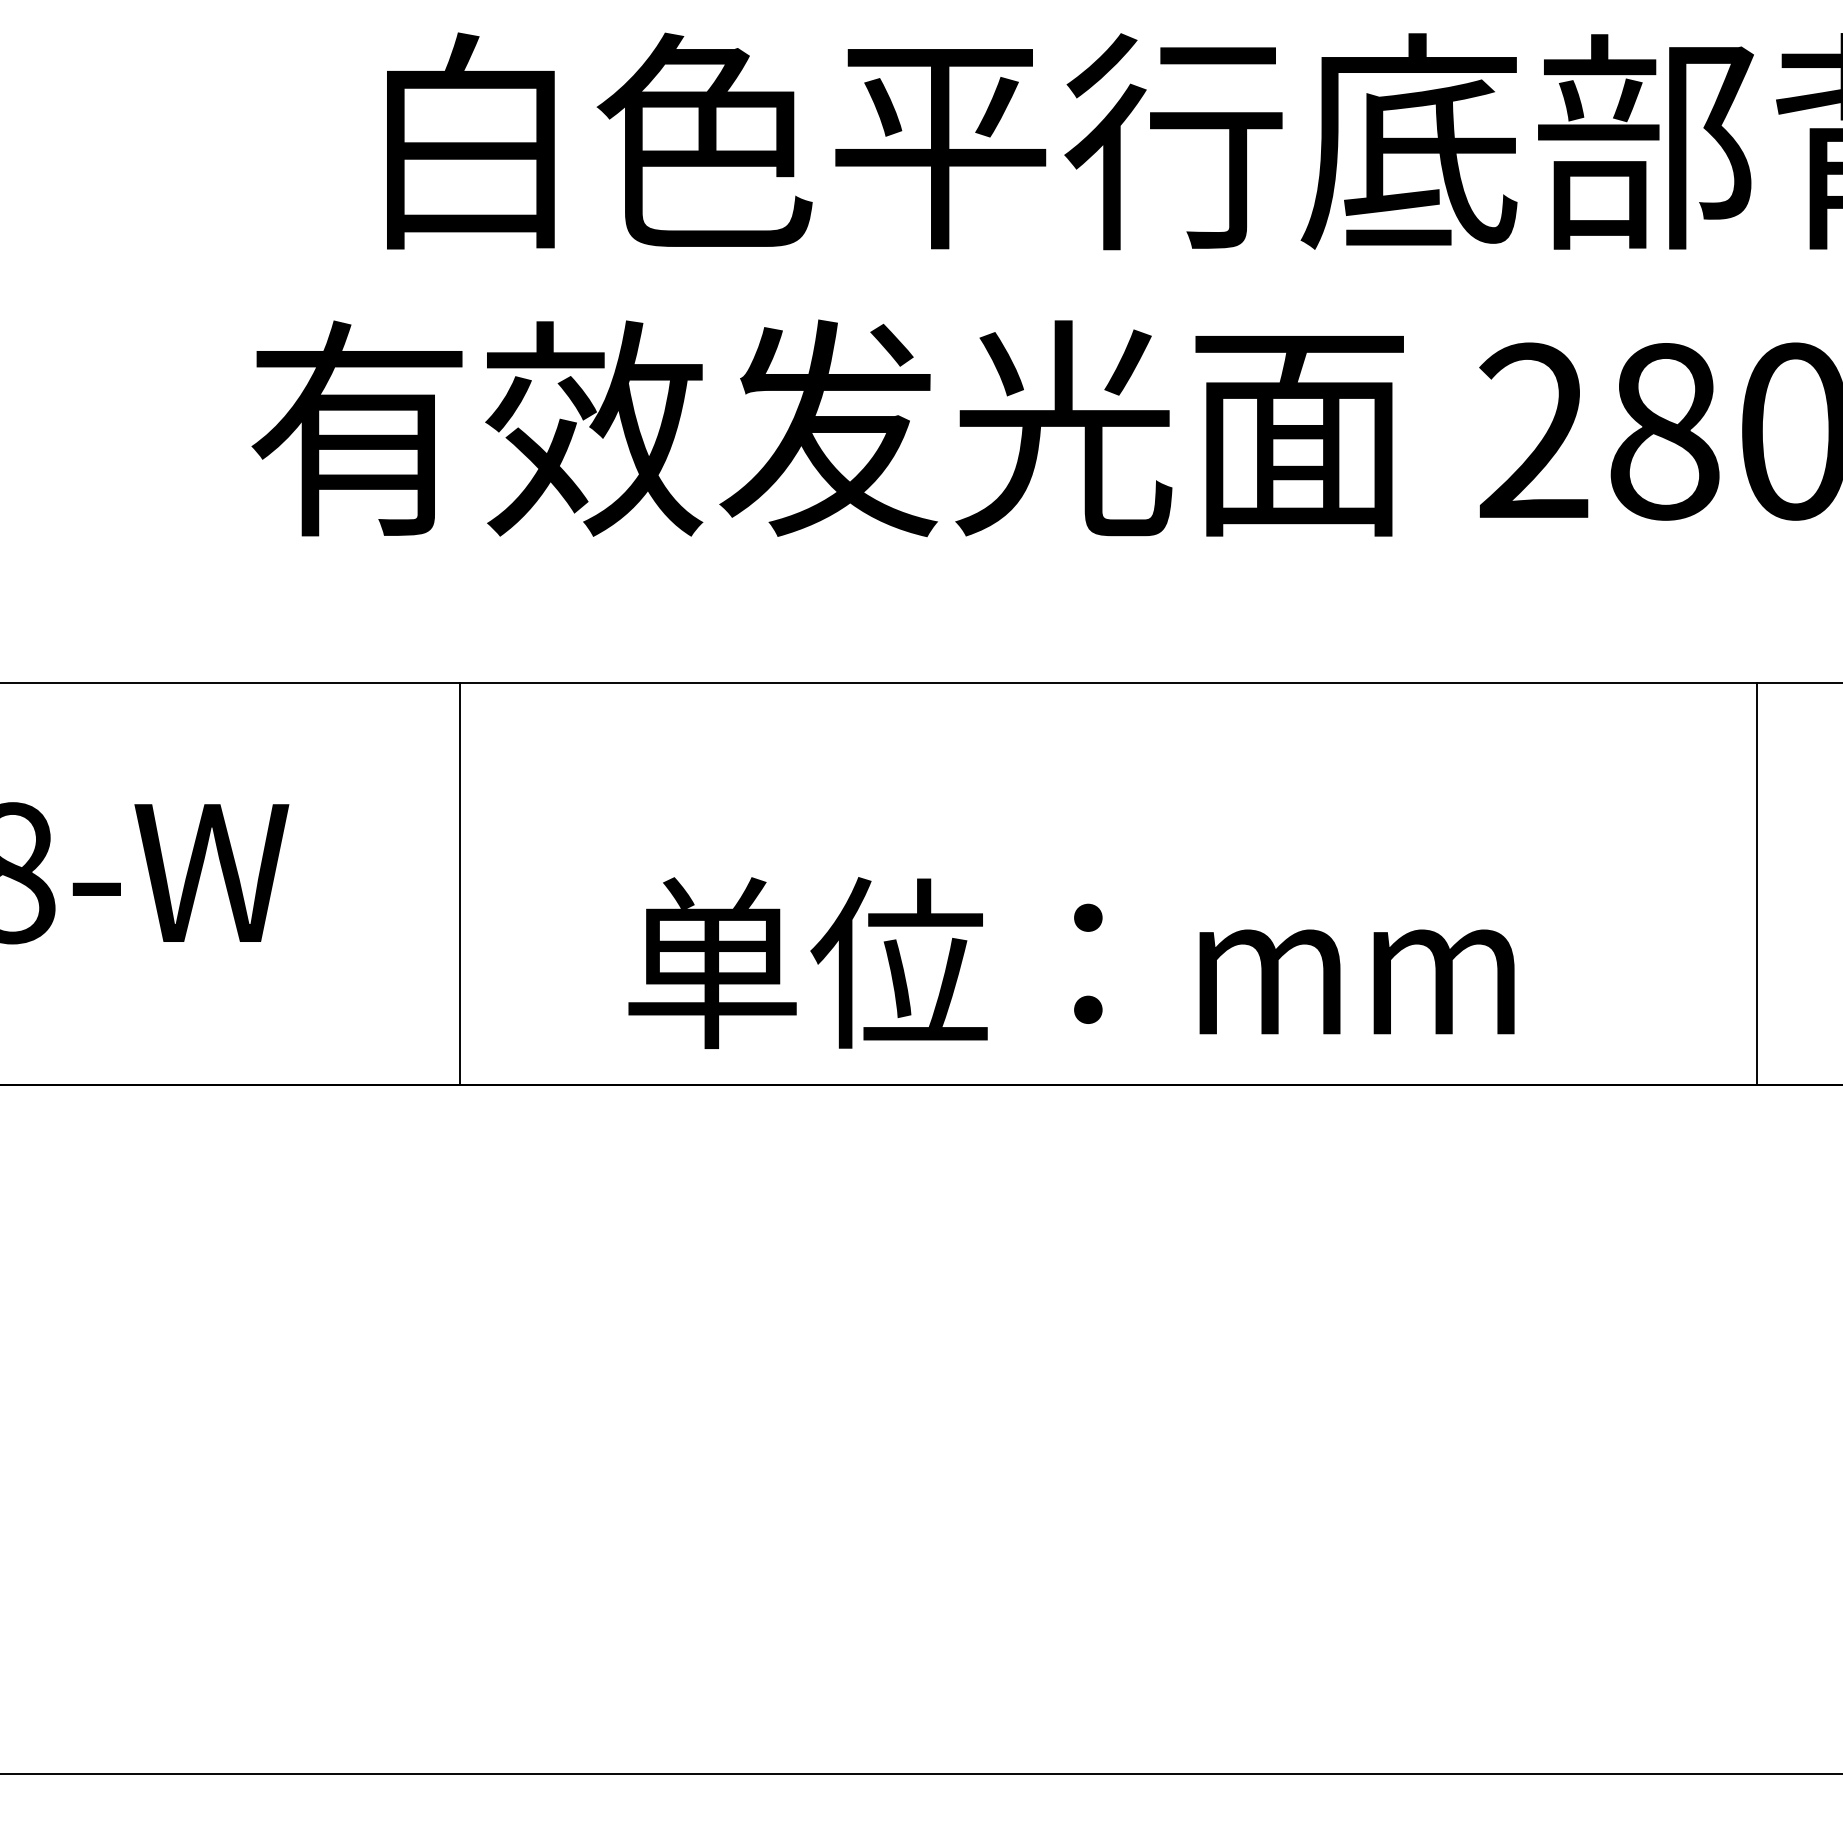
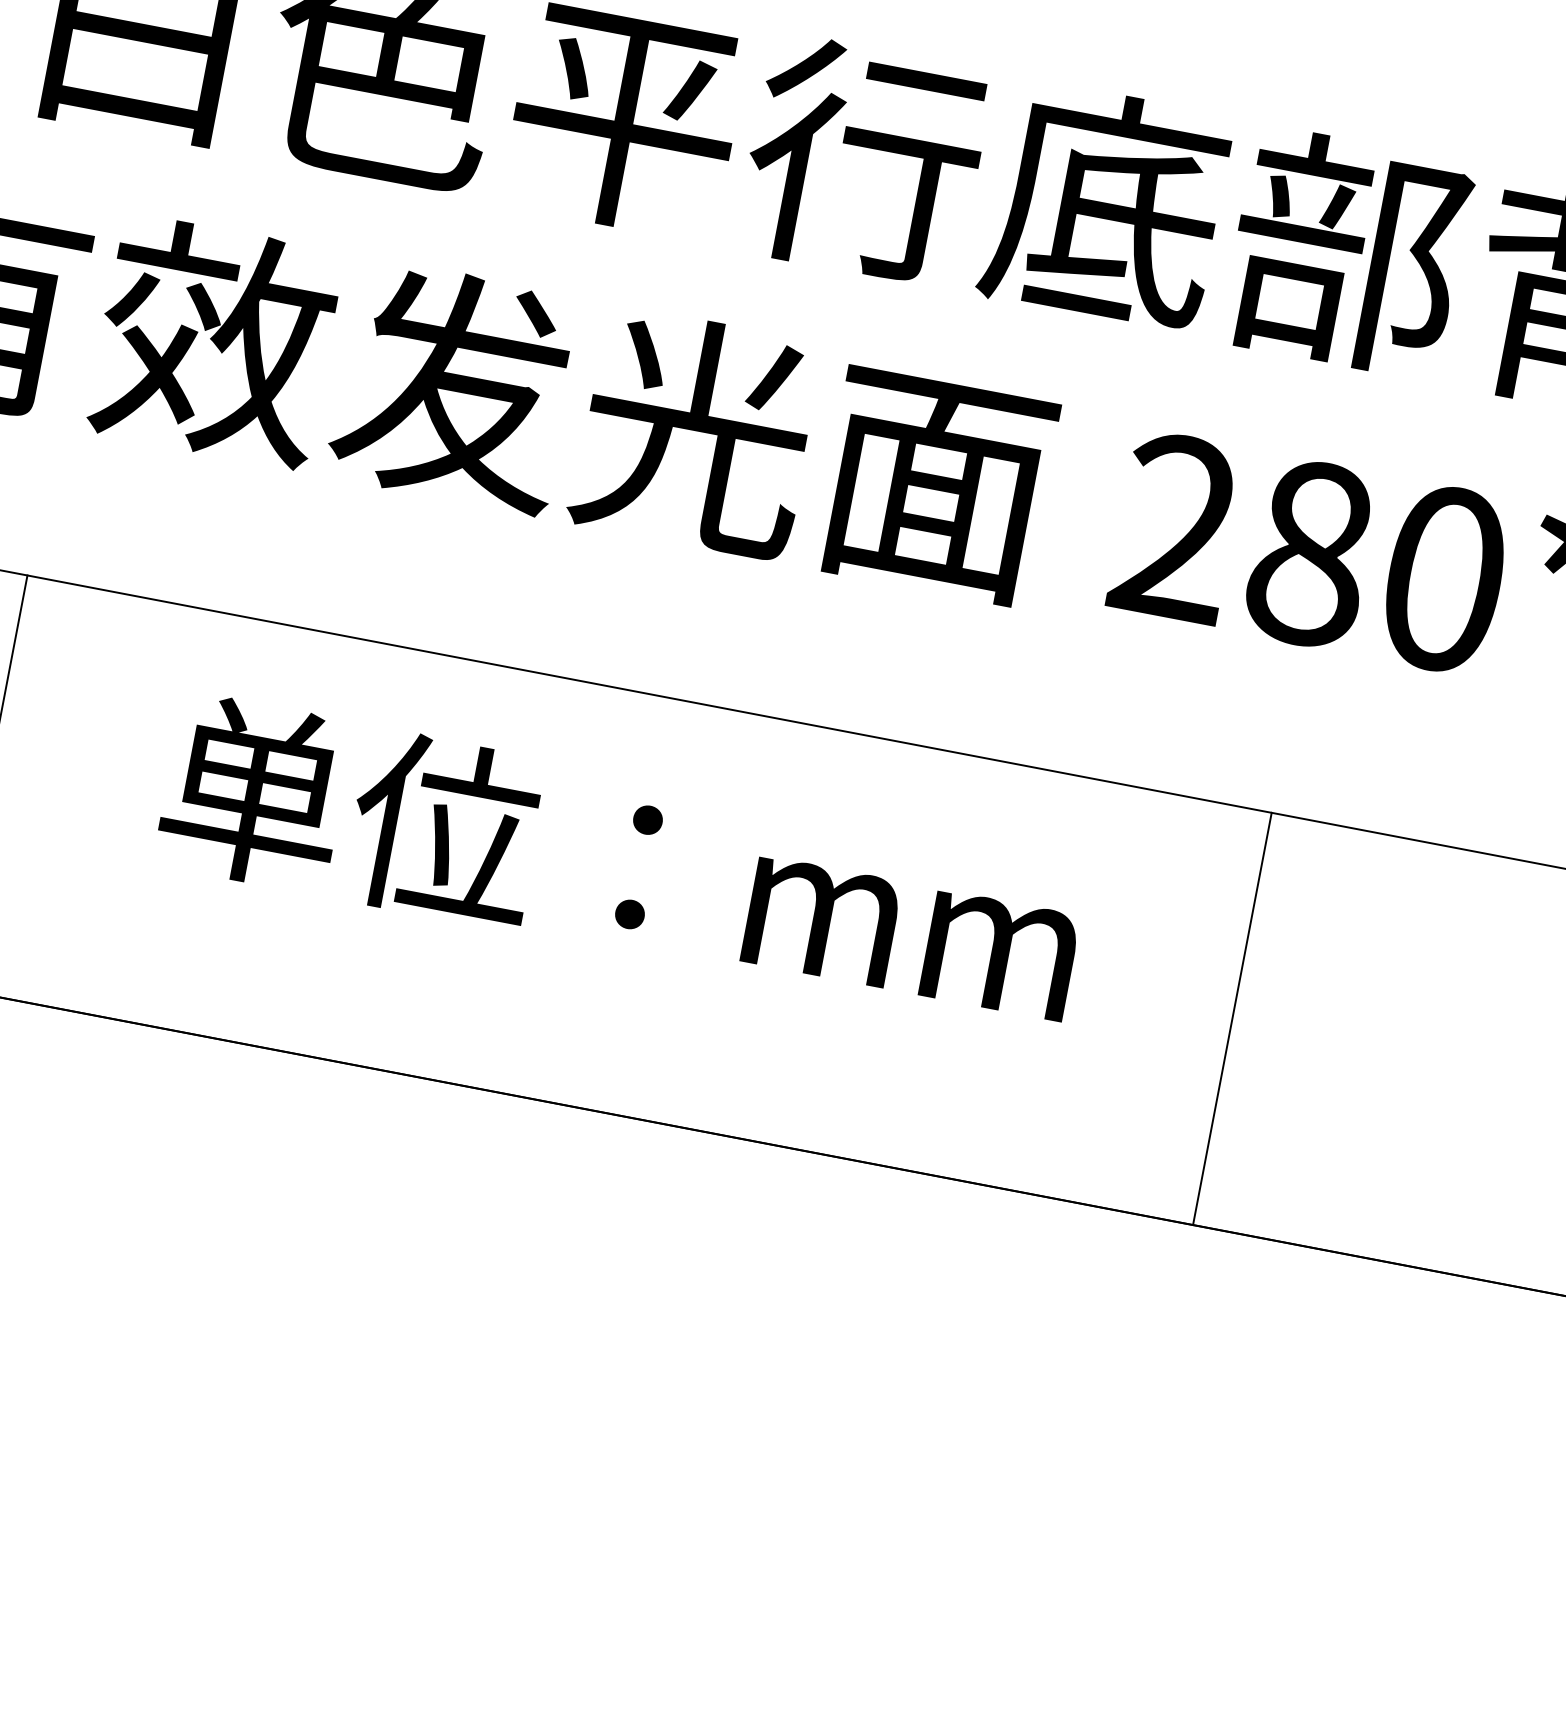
line: (1756, 883) -> (1232, 1018), moved
text: (1071, 962) -> (622, 862), moved

